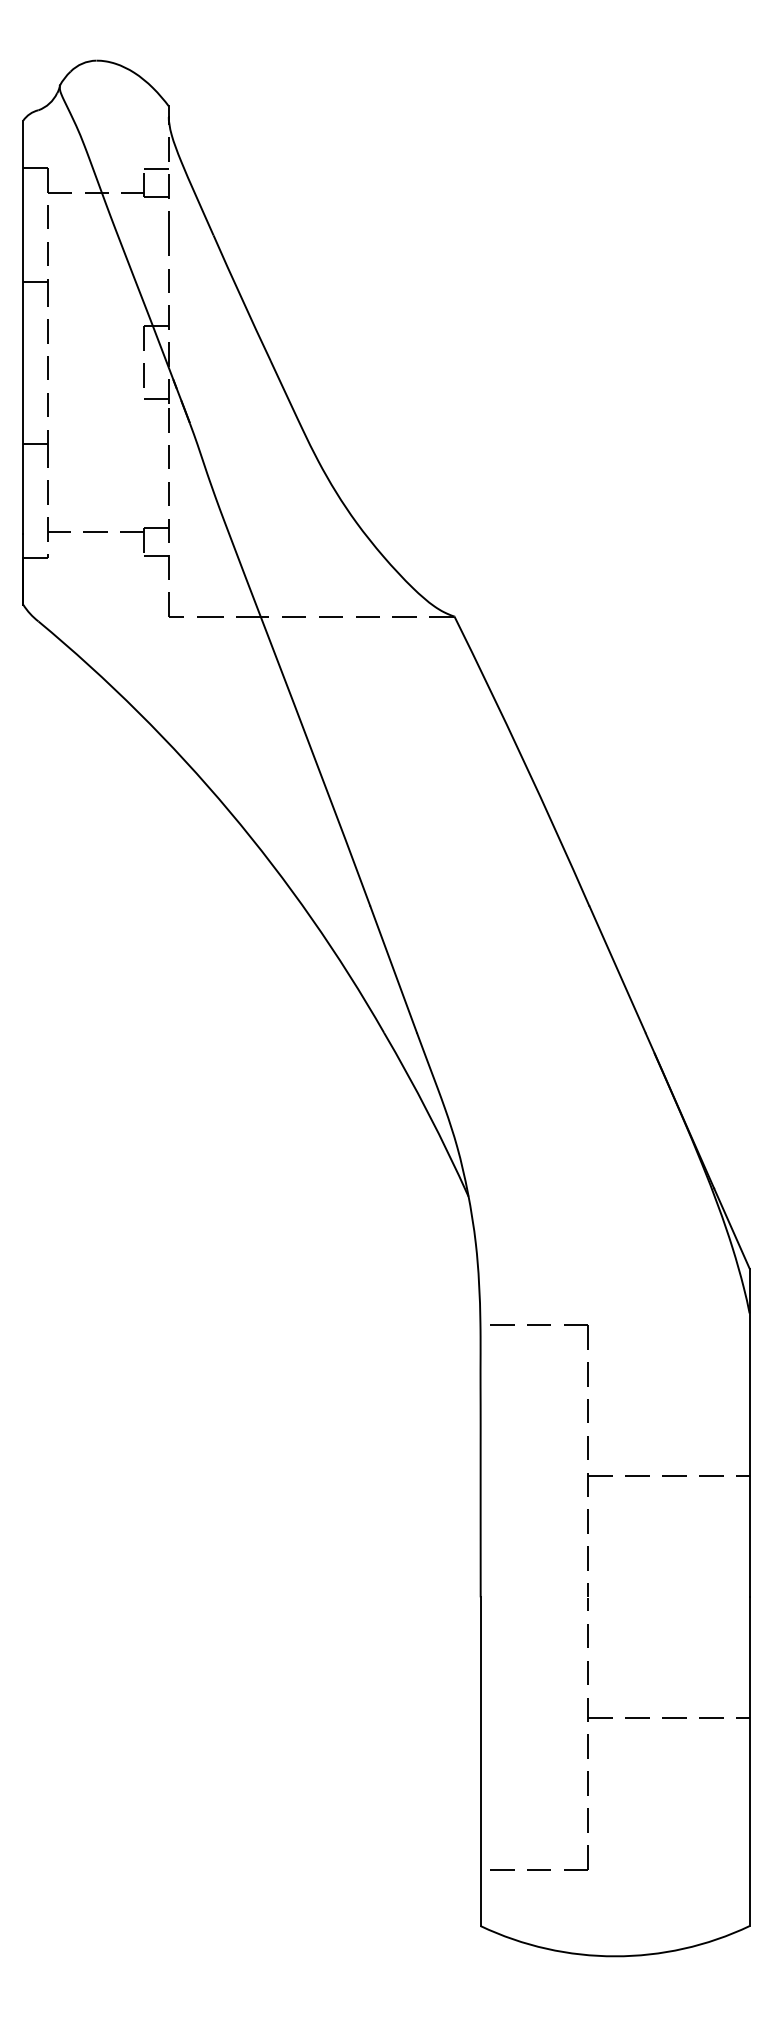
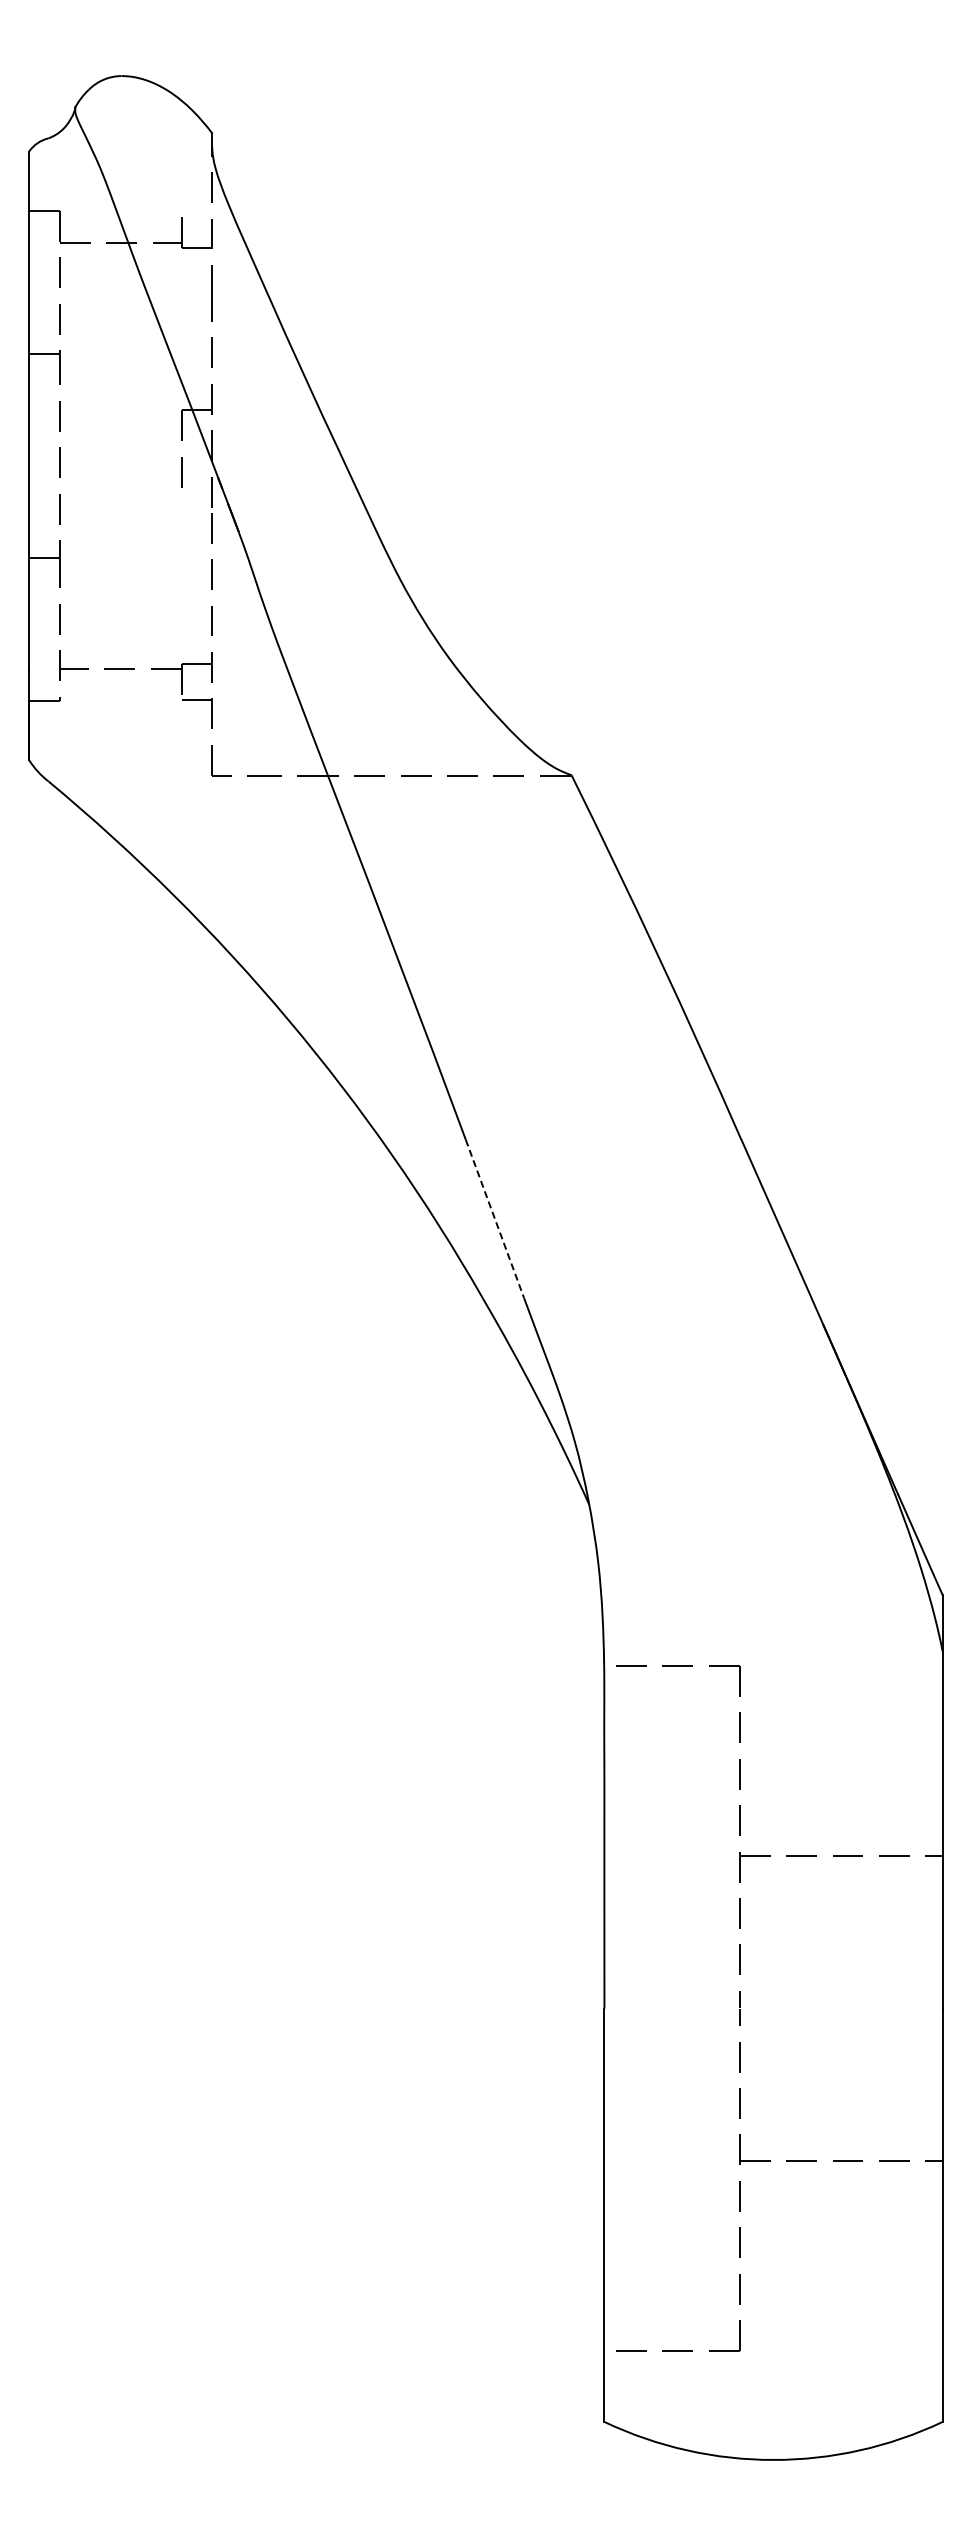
line: (156, 169) -> (196, 212), removed
line: (156, 398) -> (196, 501), removed
line: (394, 969) -> (495, 1219), solid -> dashed

